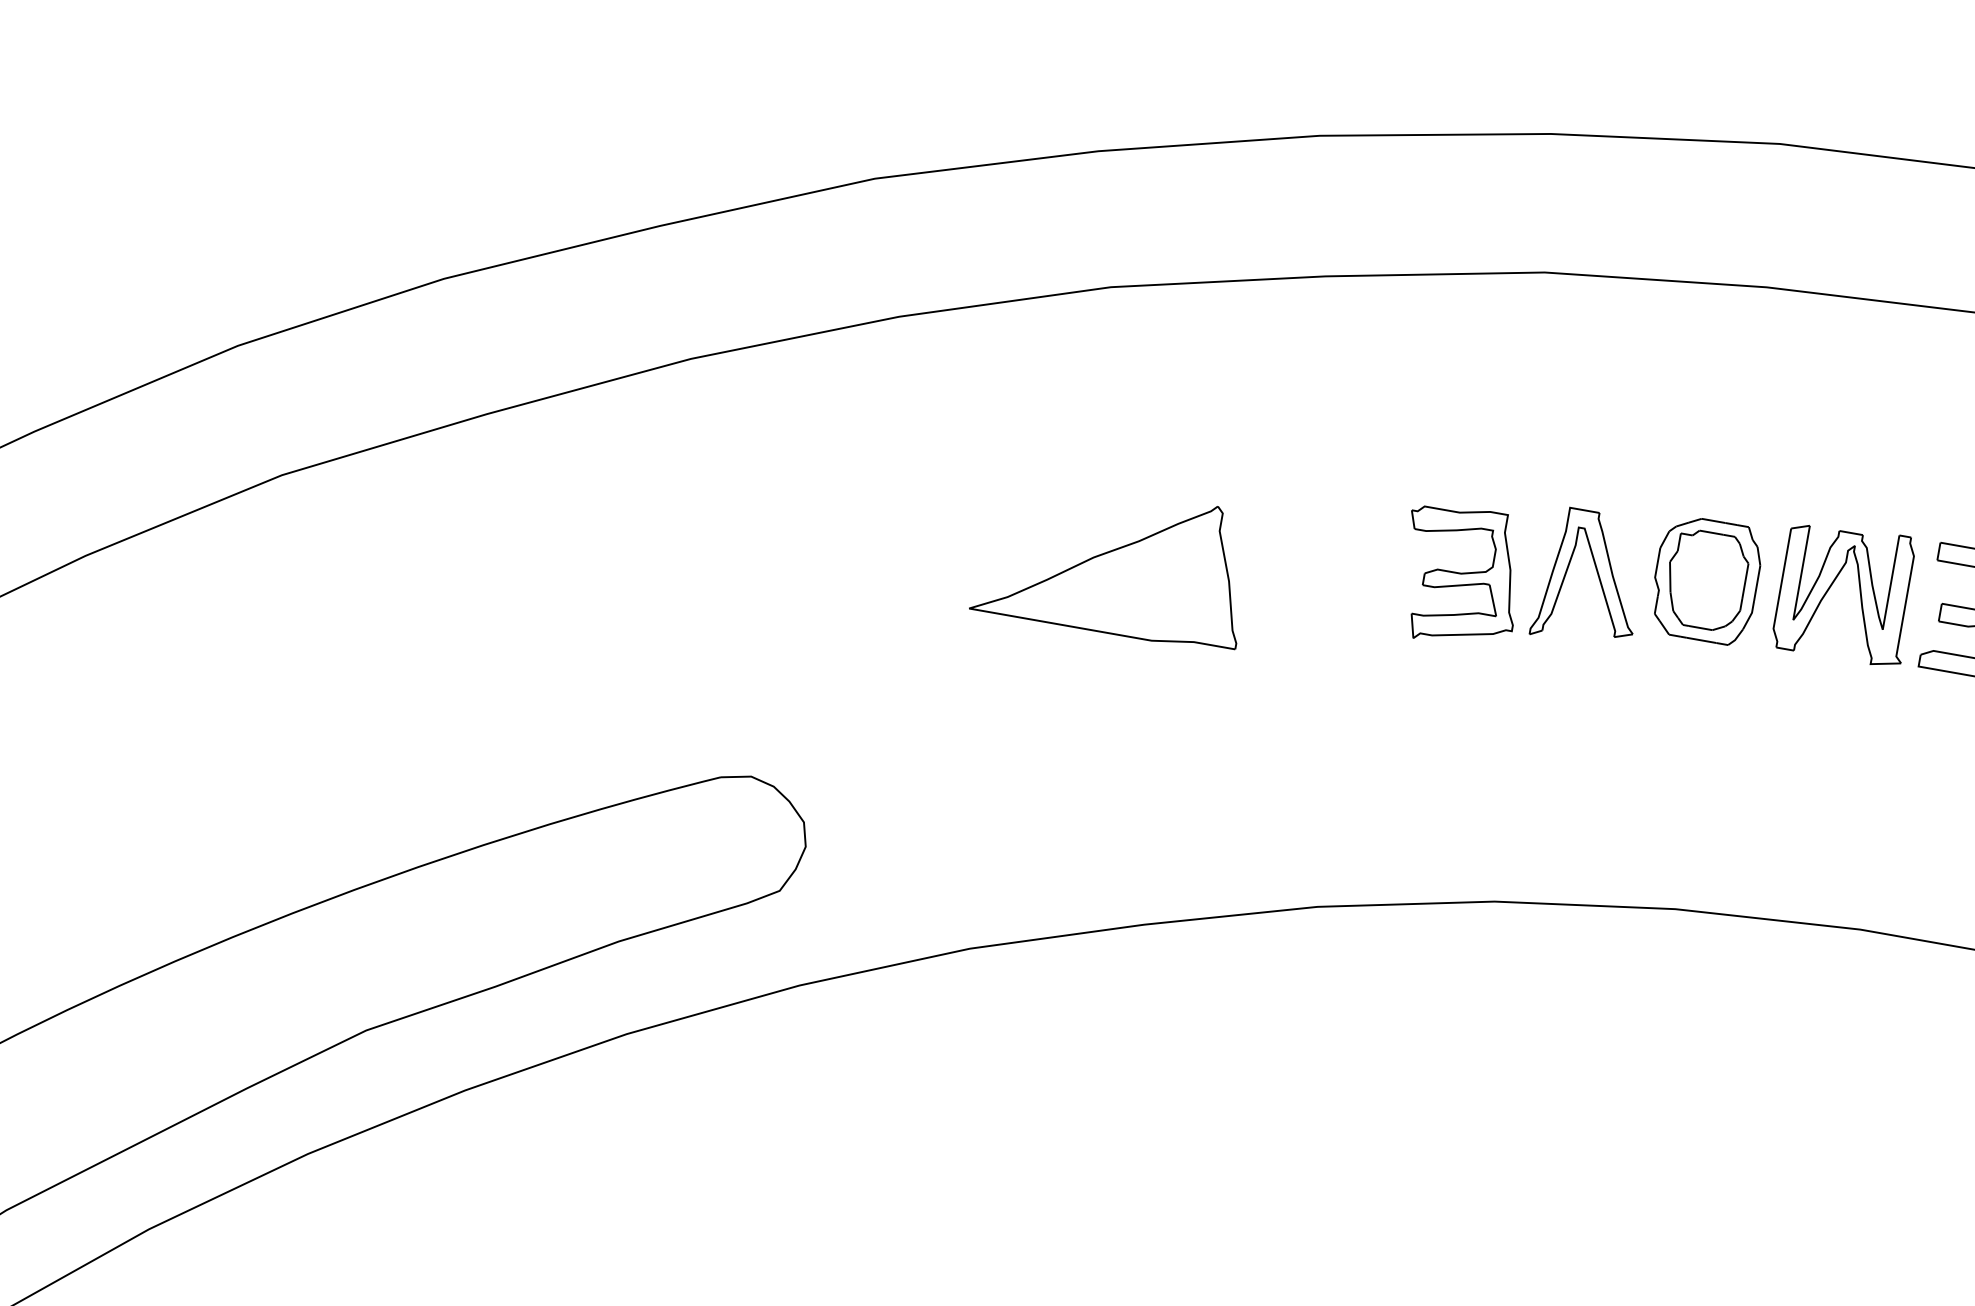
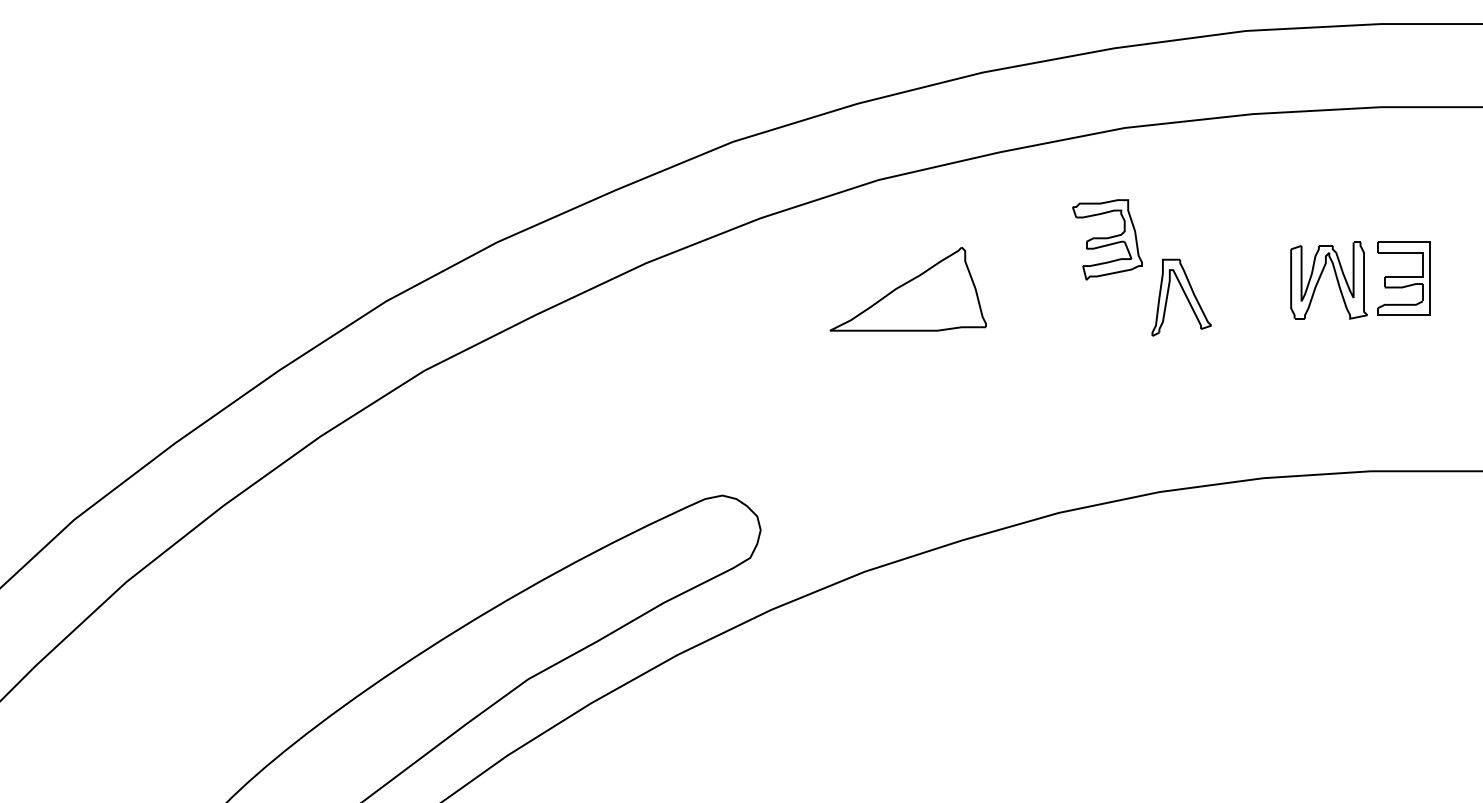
part: (1113, 561) -> (907, 289), moved
part: (1461, 575) -> (1107, 239), moved
part: (1705, 580) -> (1247, 287), removed

